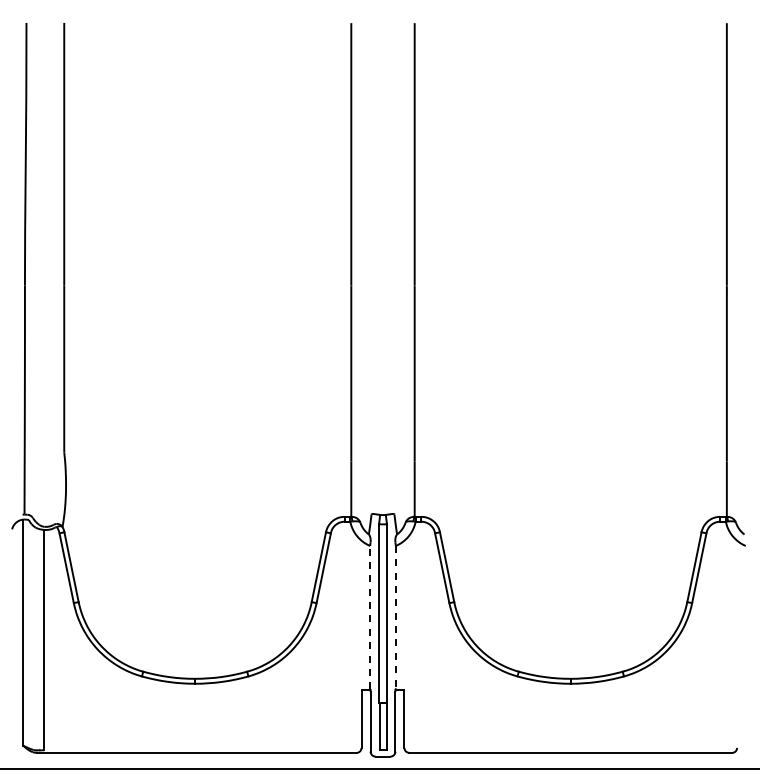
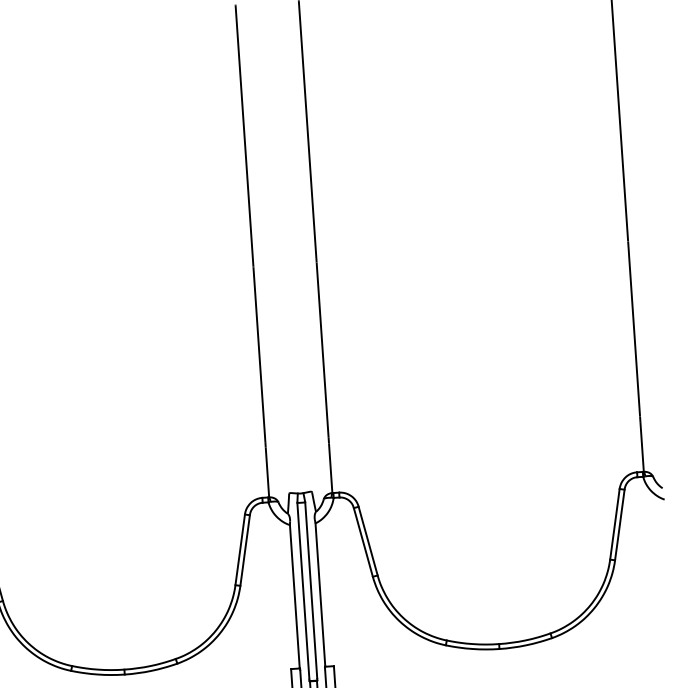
line: (370, 617) -> (295, 596), dashed -> solid
line: (395, 617) -> (320, 594), dashed -> solid

